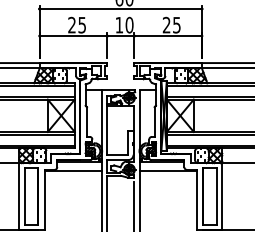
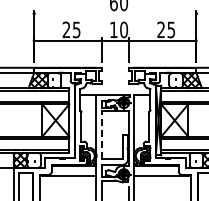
line: (120, 9) -> (114, 14), removed
line: (107, 130) -> (101, 135), solid -> dashed

